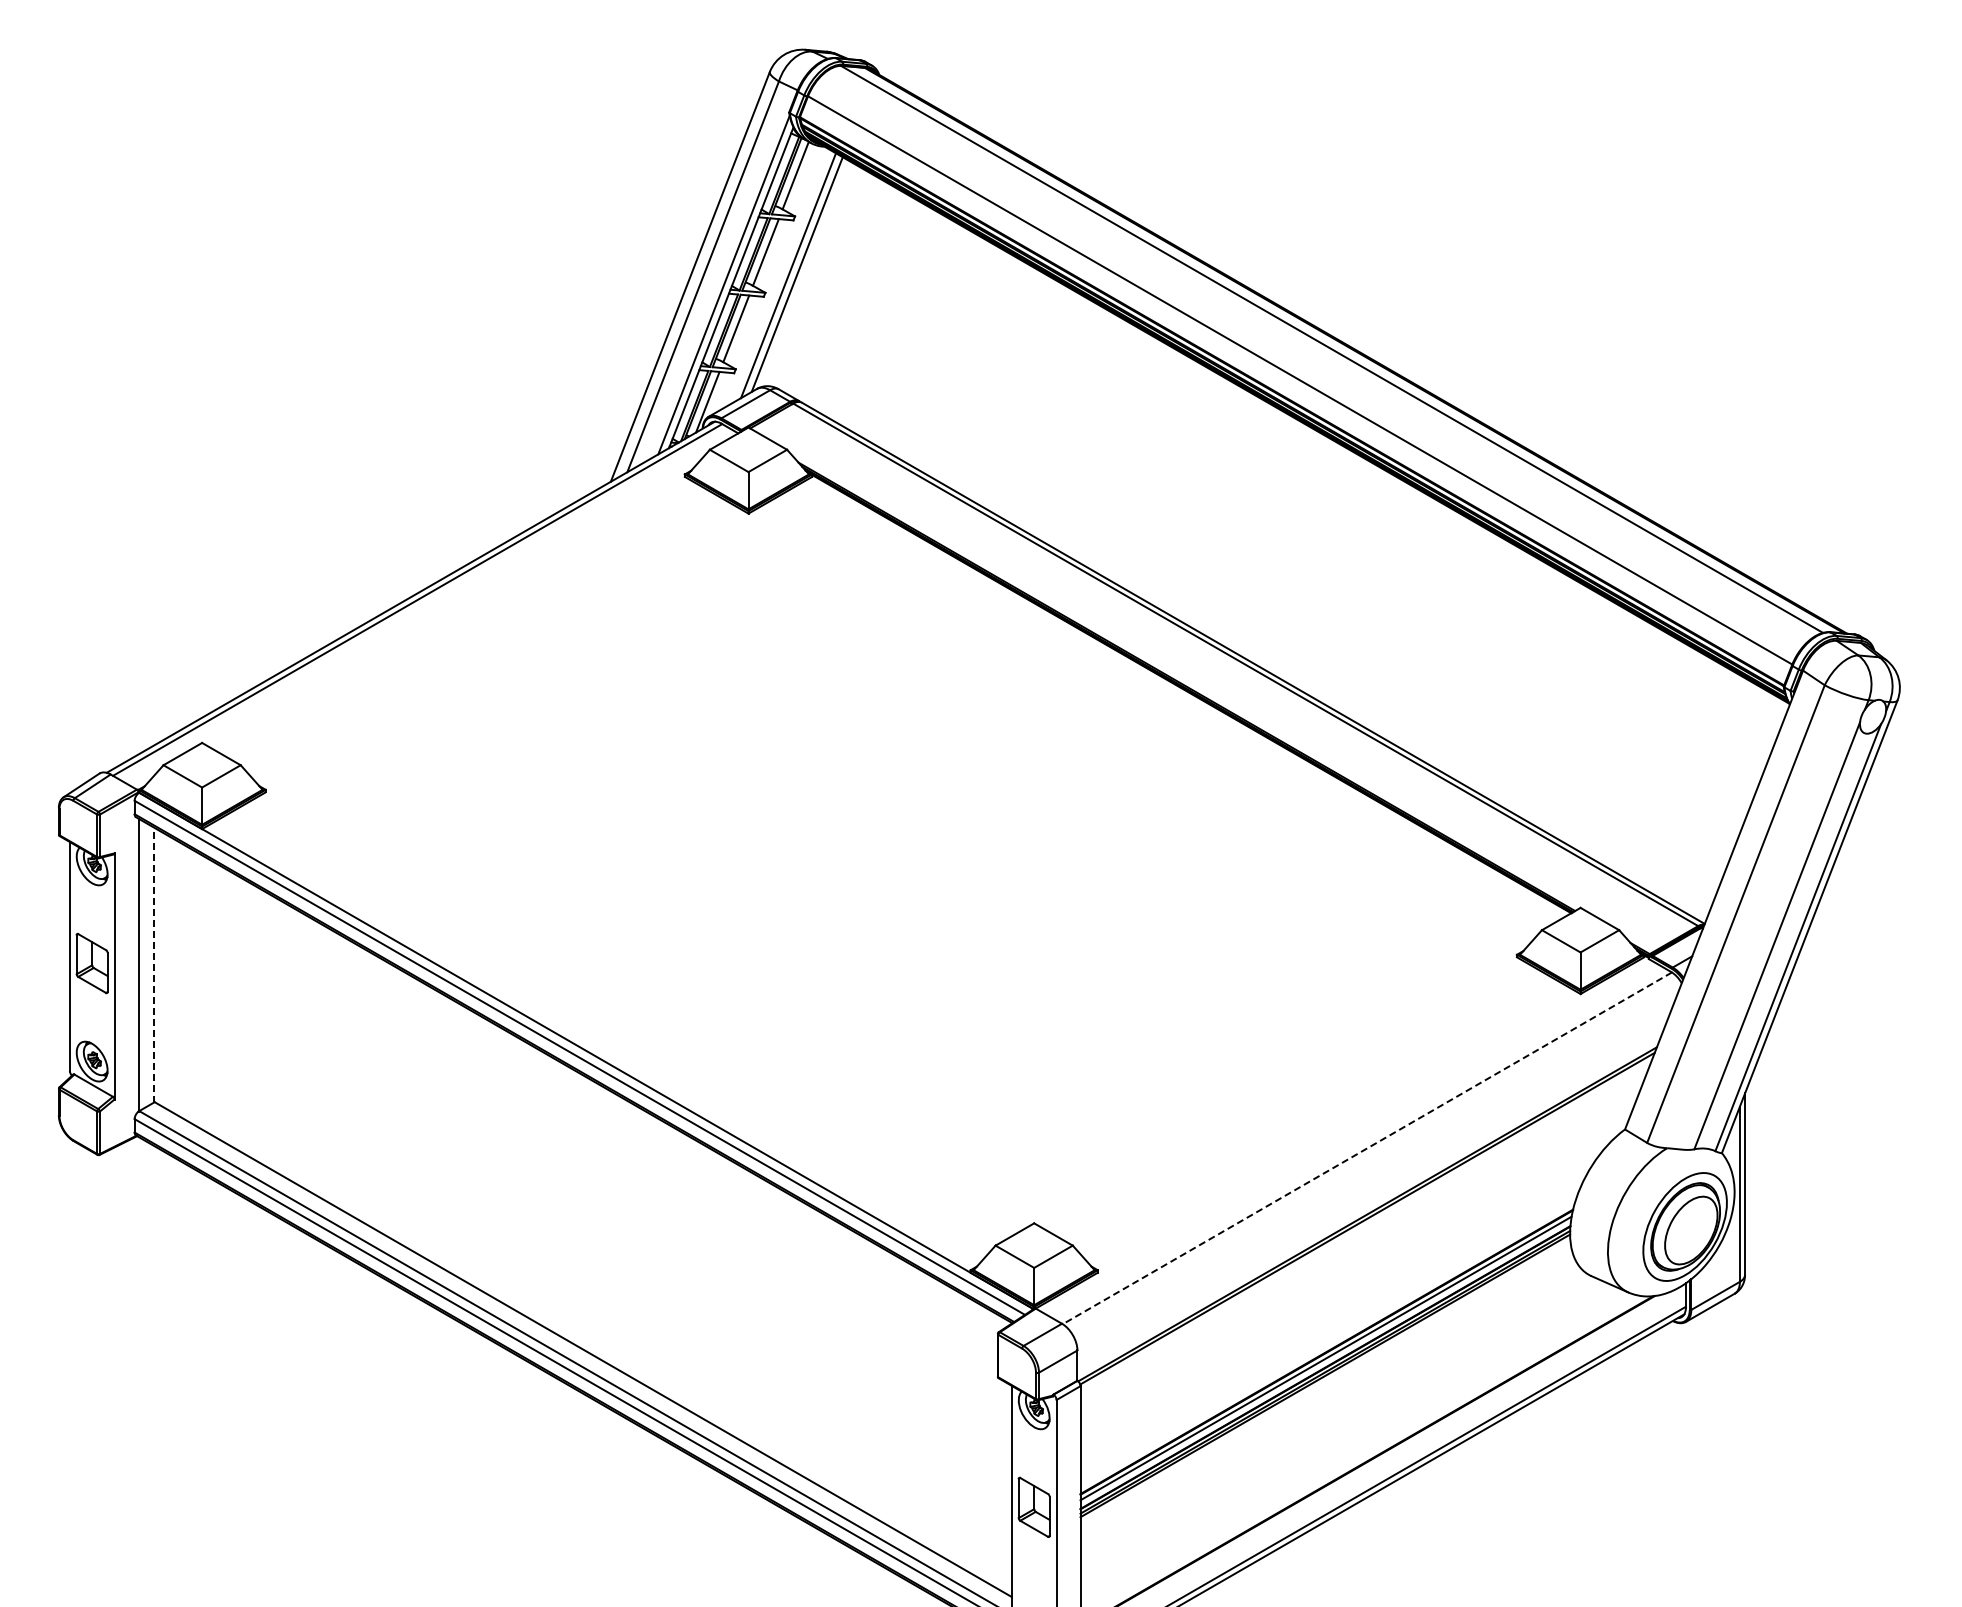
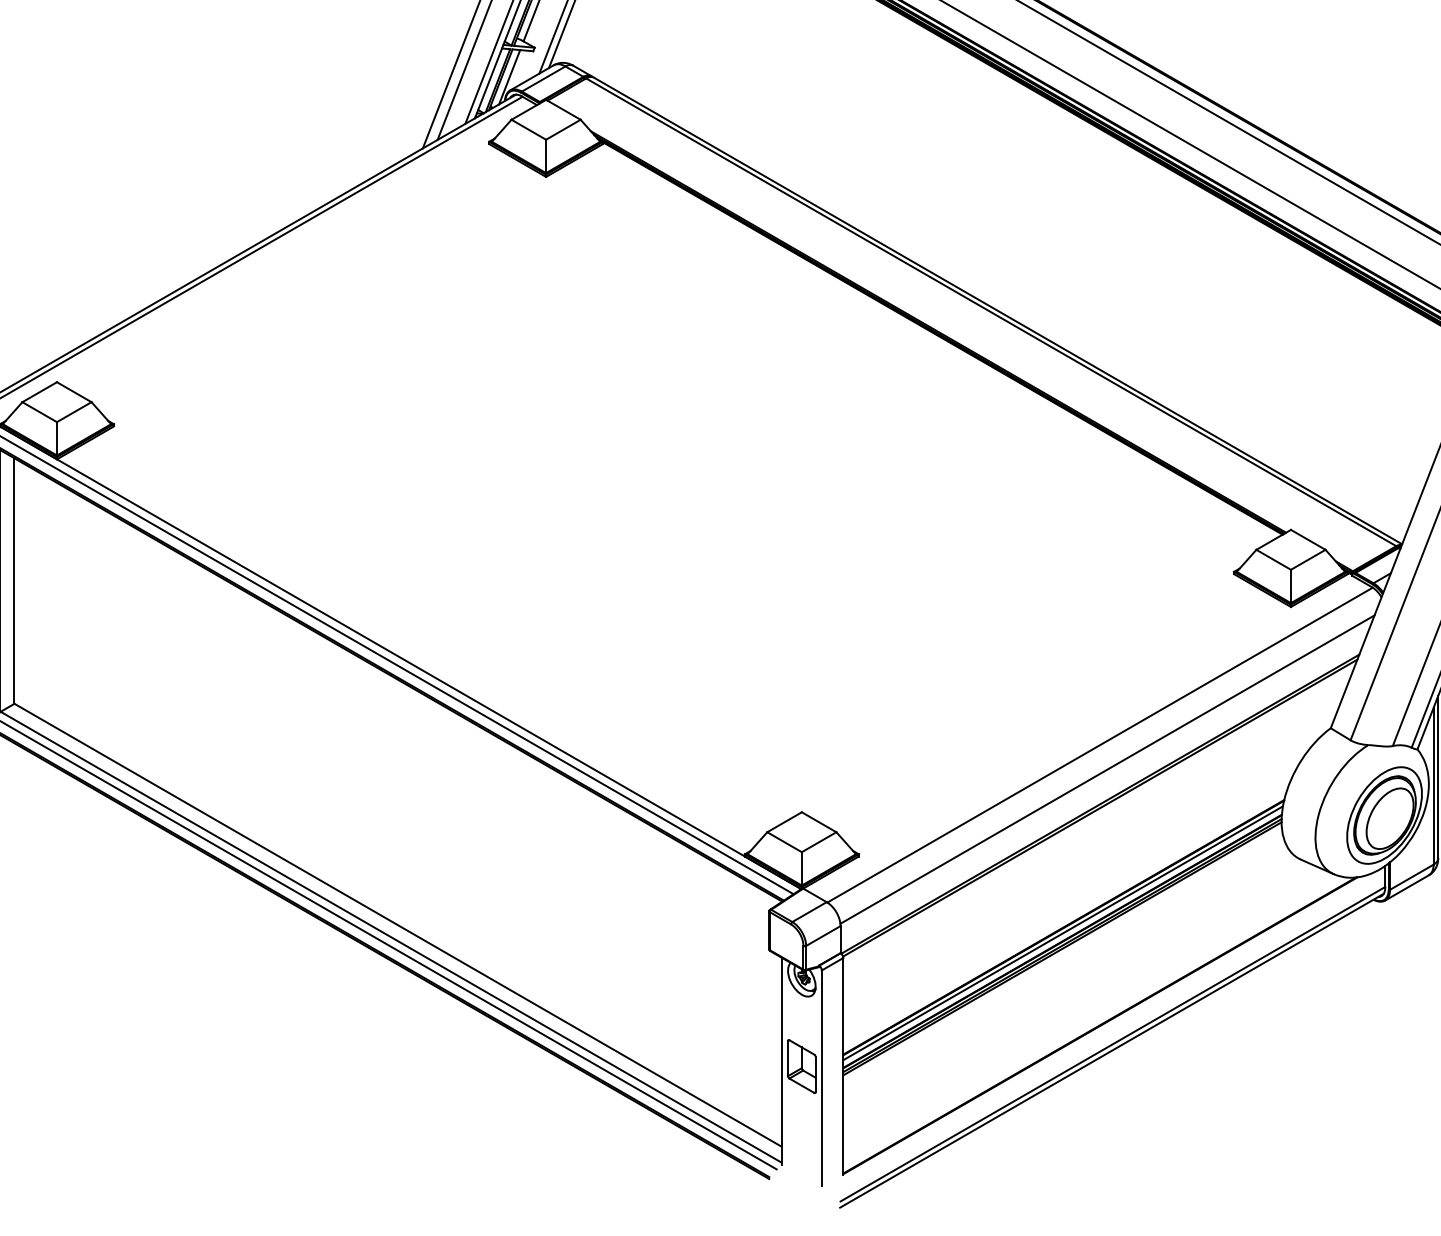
line: (153, 965) -> (13, 581), dashed -> solid
line: (1367, 1148) -> (1100, 745), dashed -> solid
line: (1375, 1175) -> (1107, 769), added

